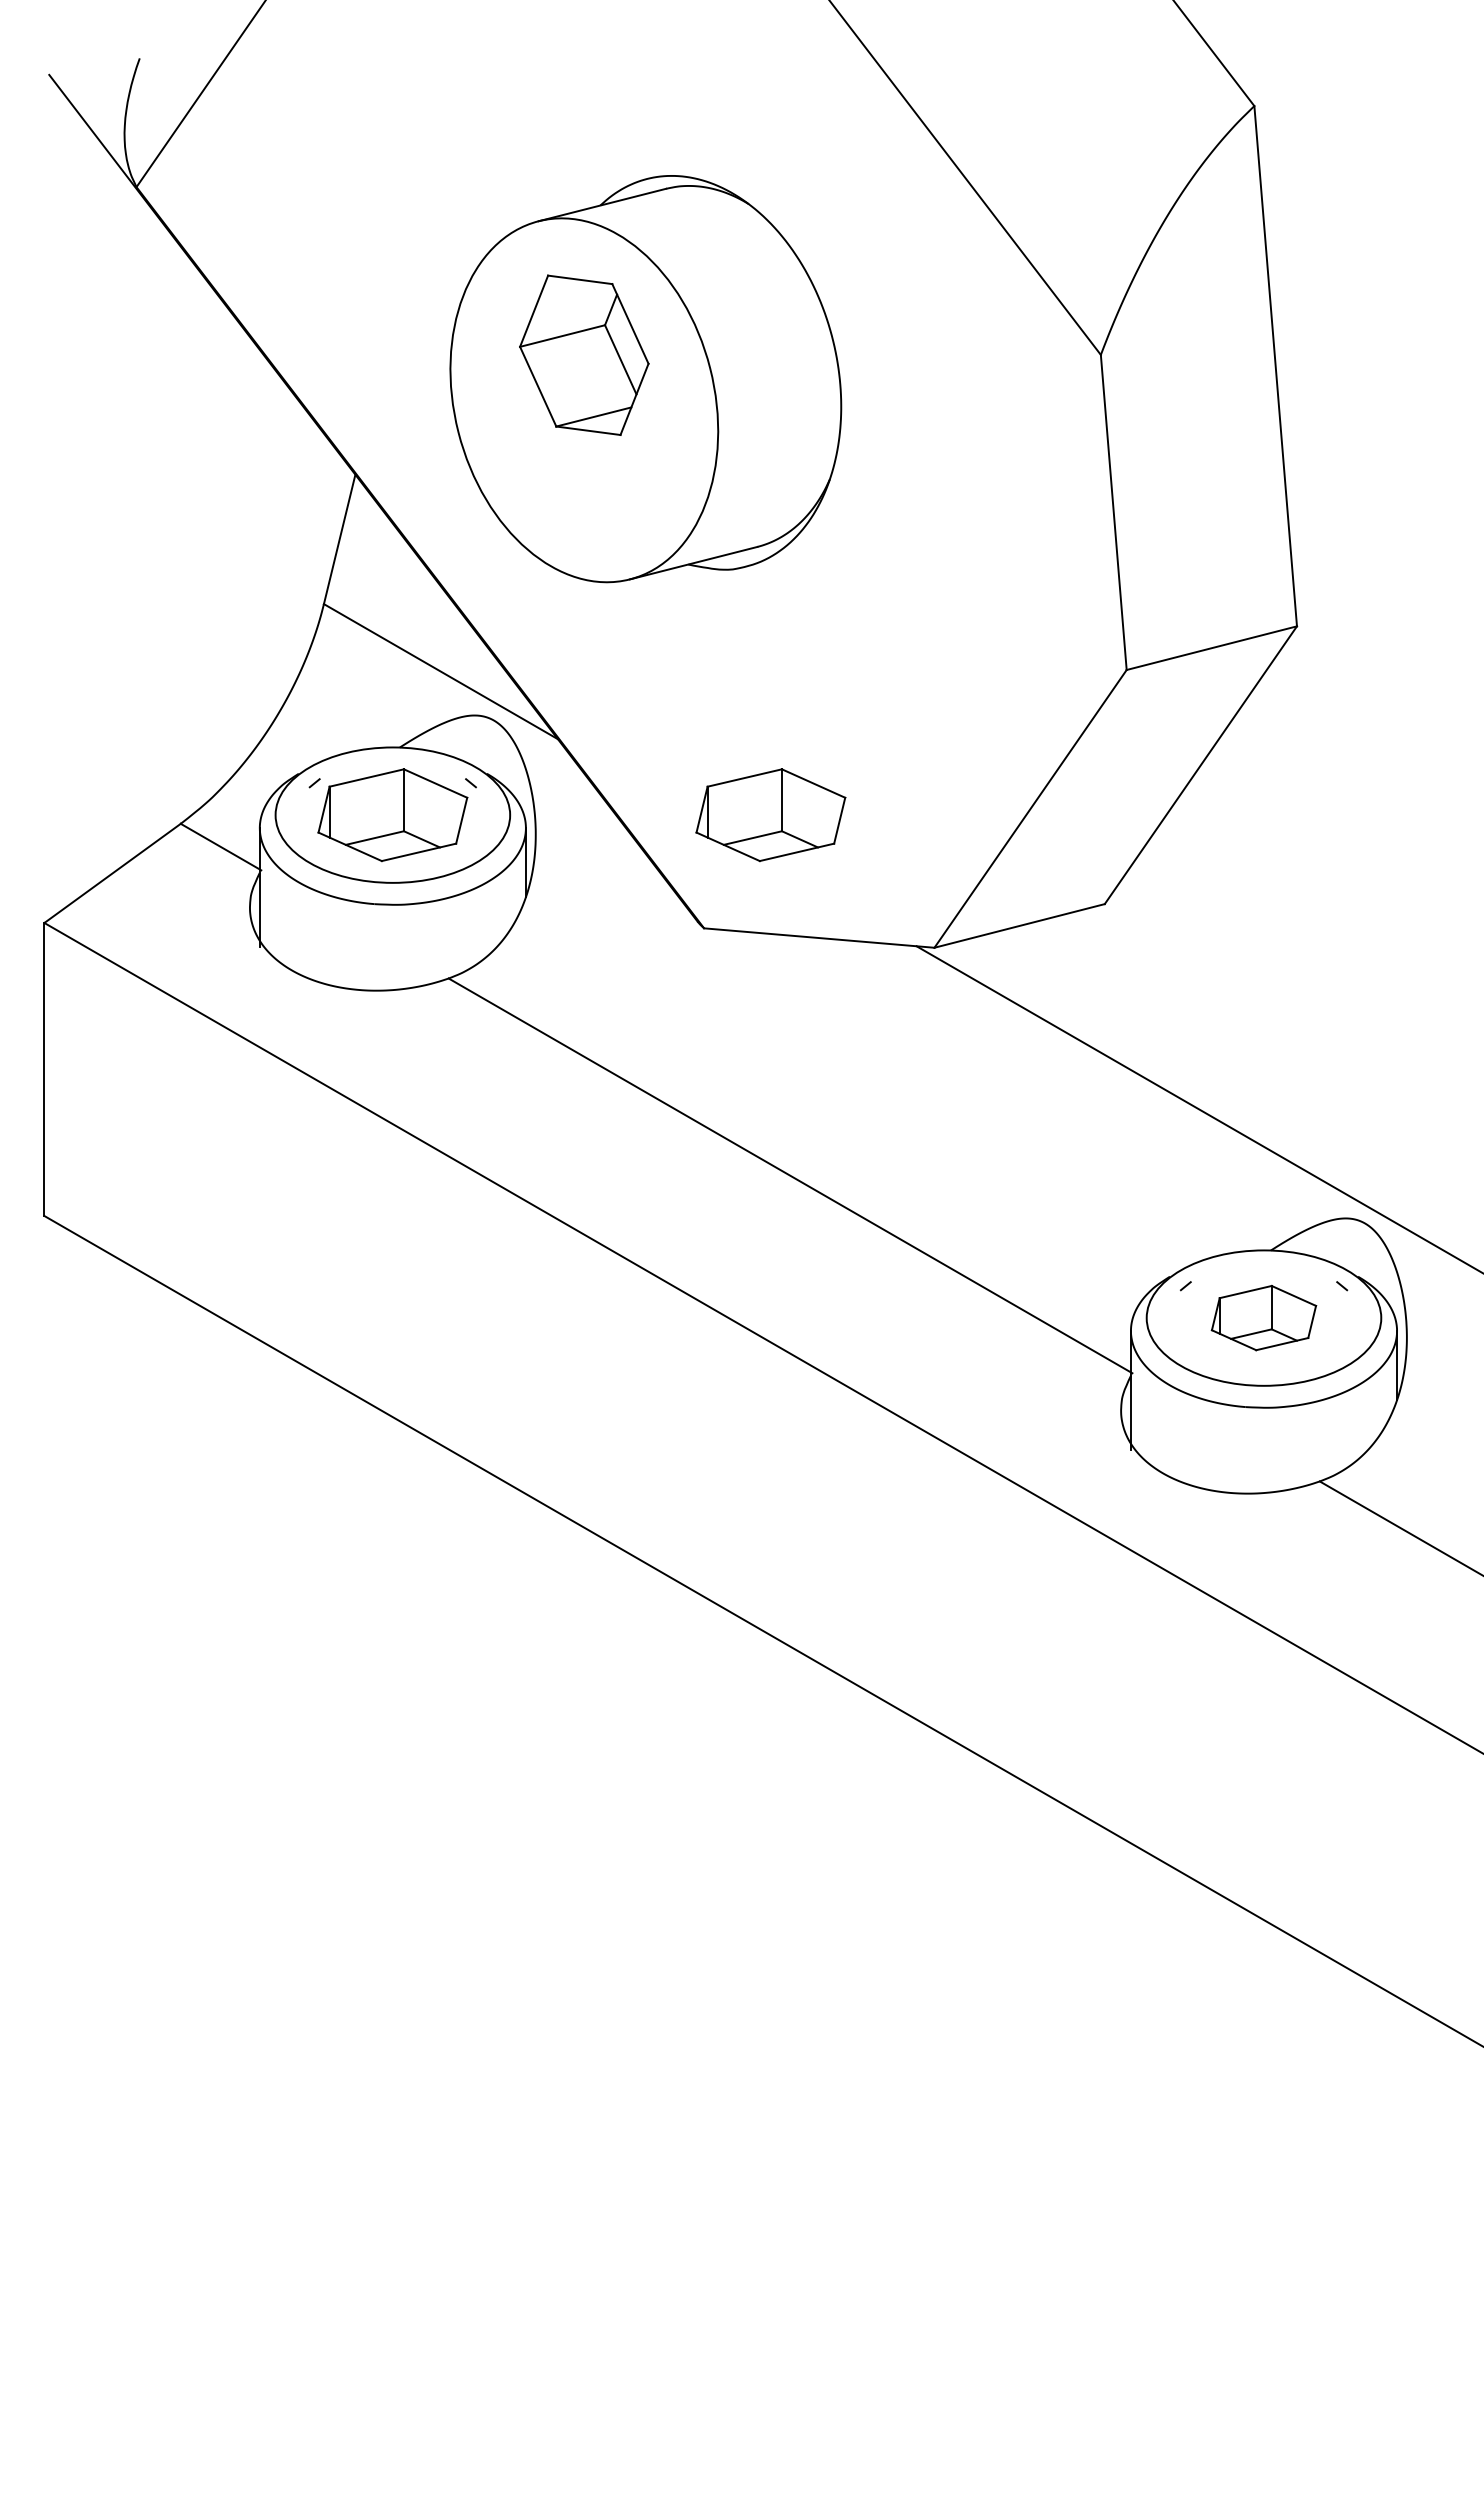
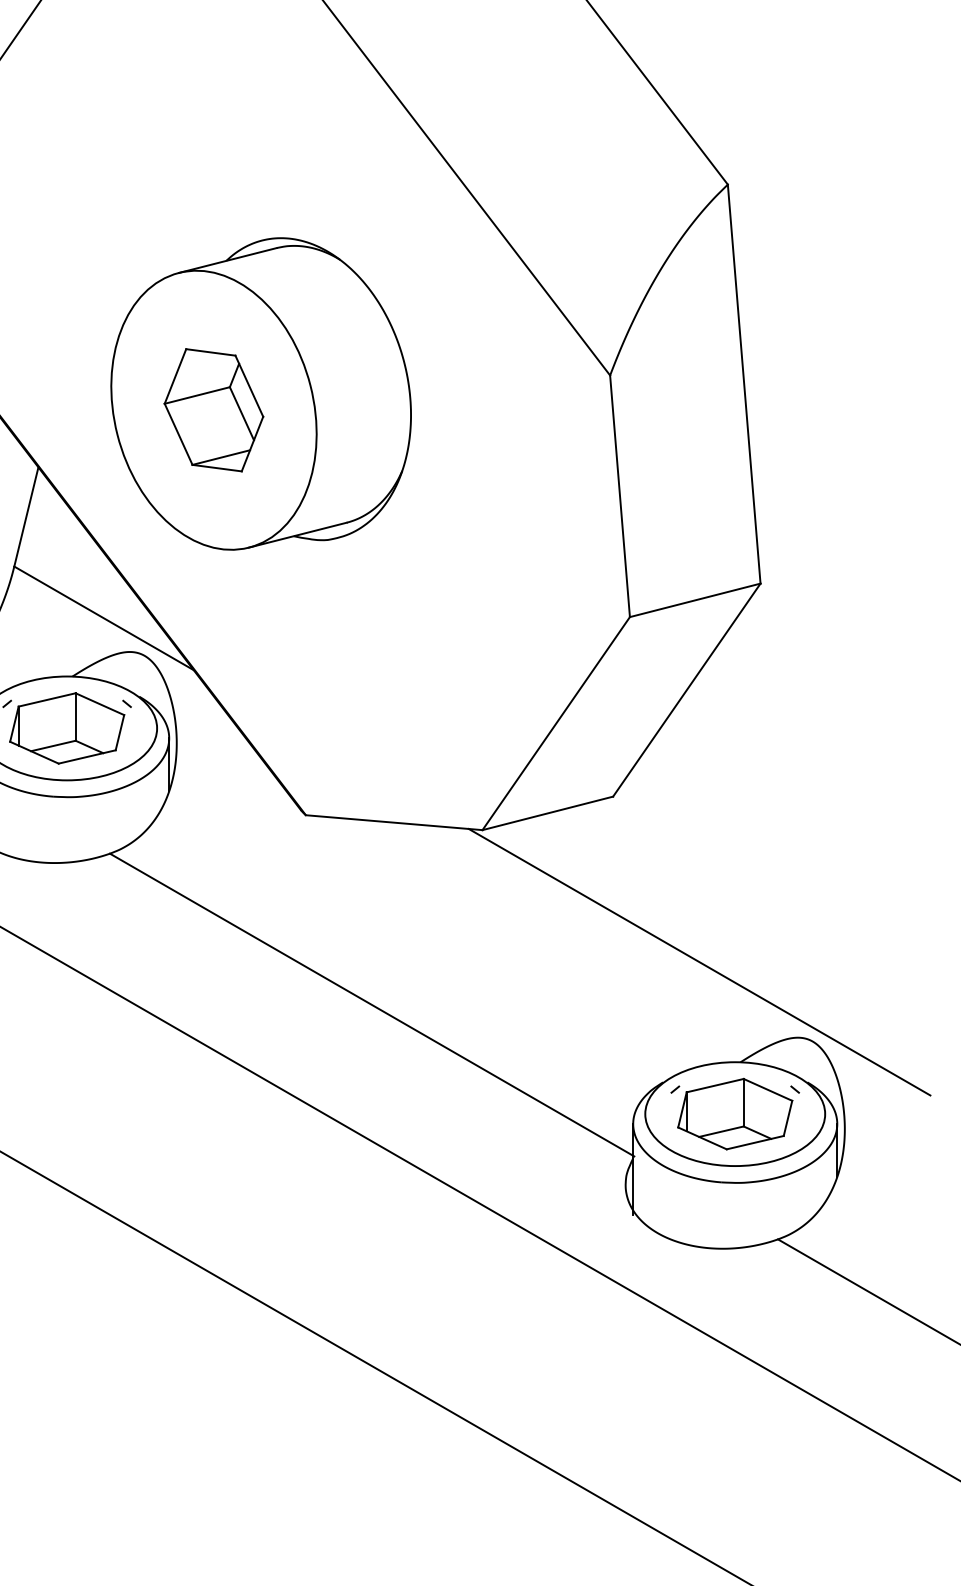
part: (584, 354) -> (214, 409), moved
part: (770, 815) -> (356, 728), removed
part: (1263, 1317) -> (734, 1113), size x1.43

